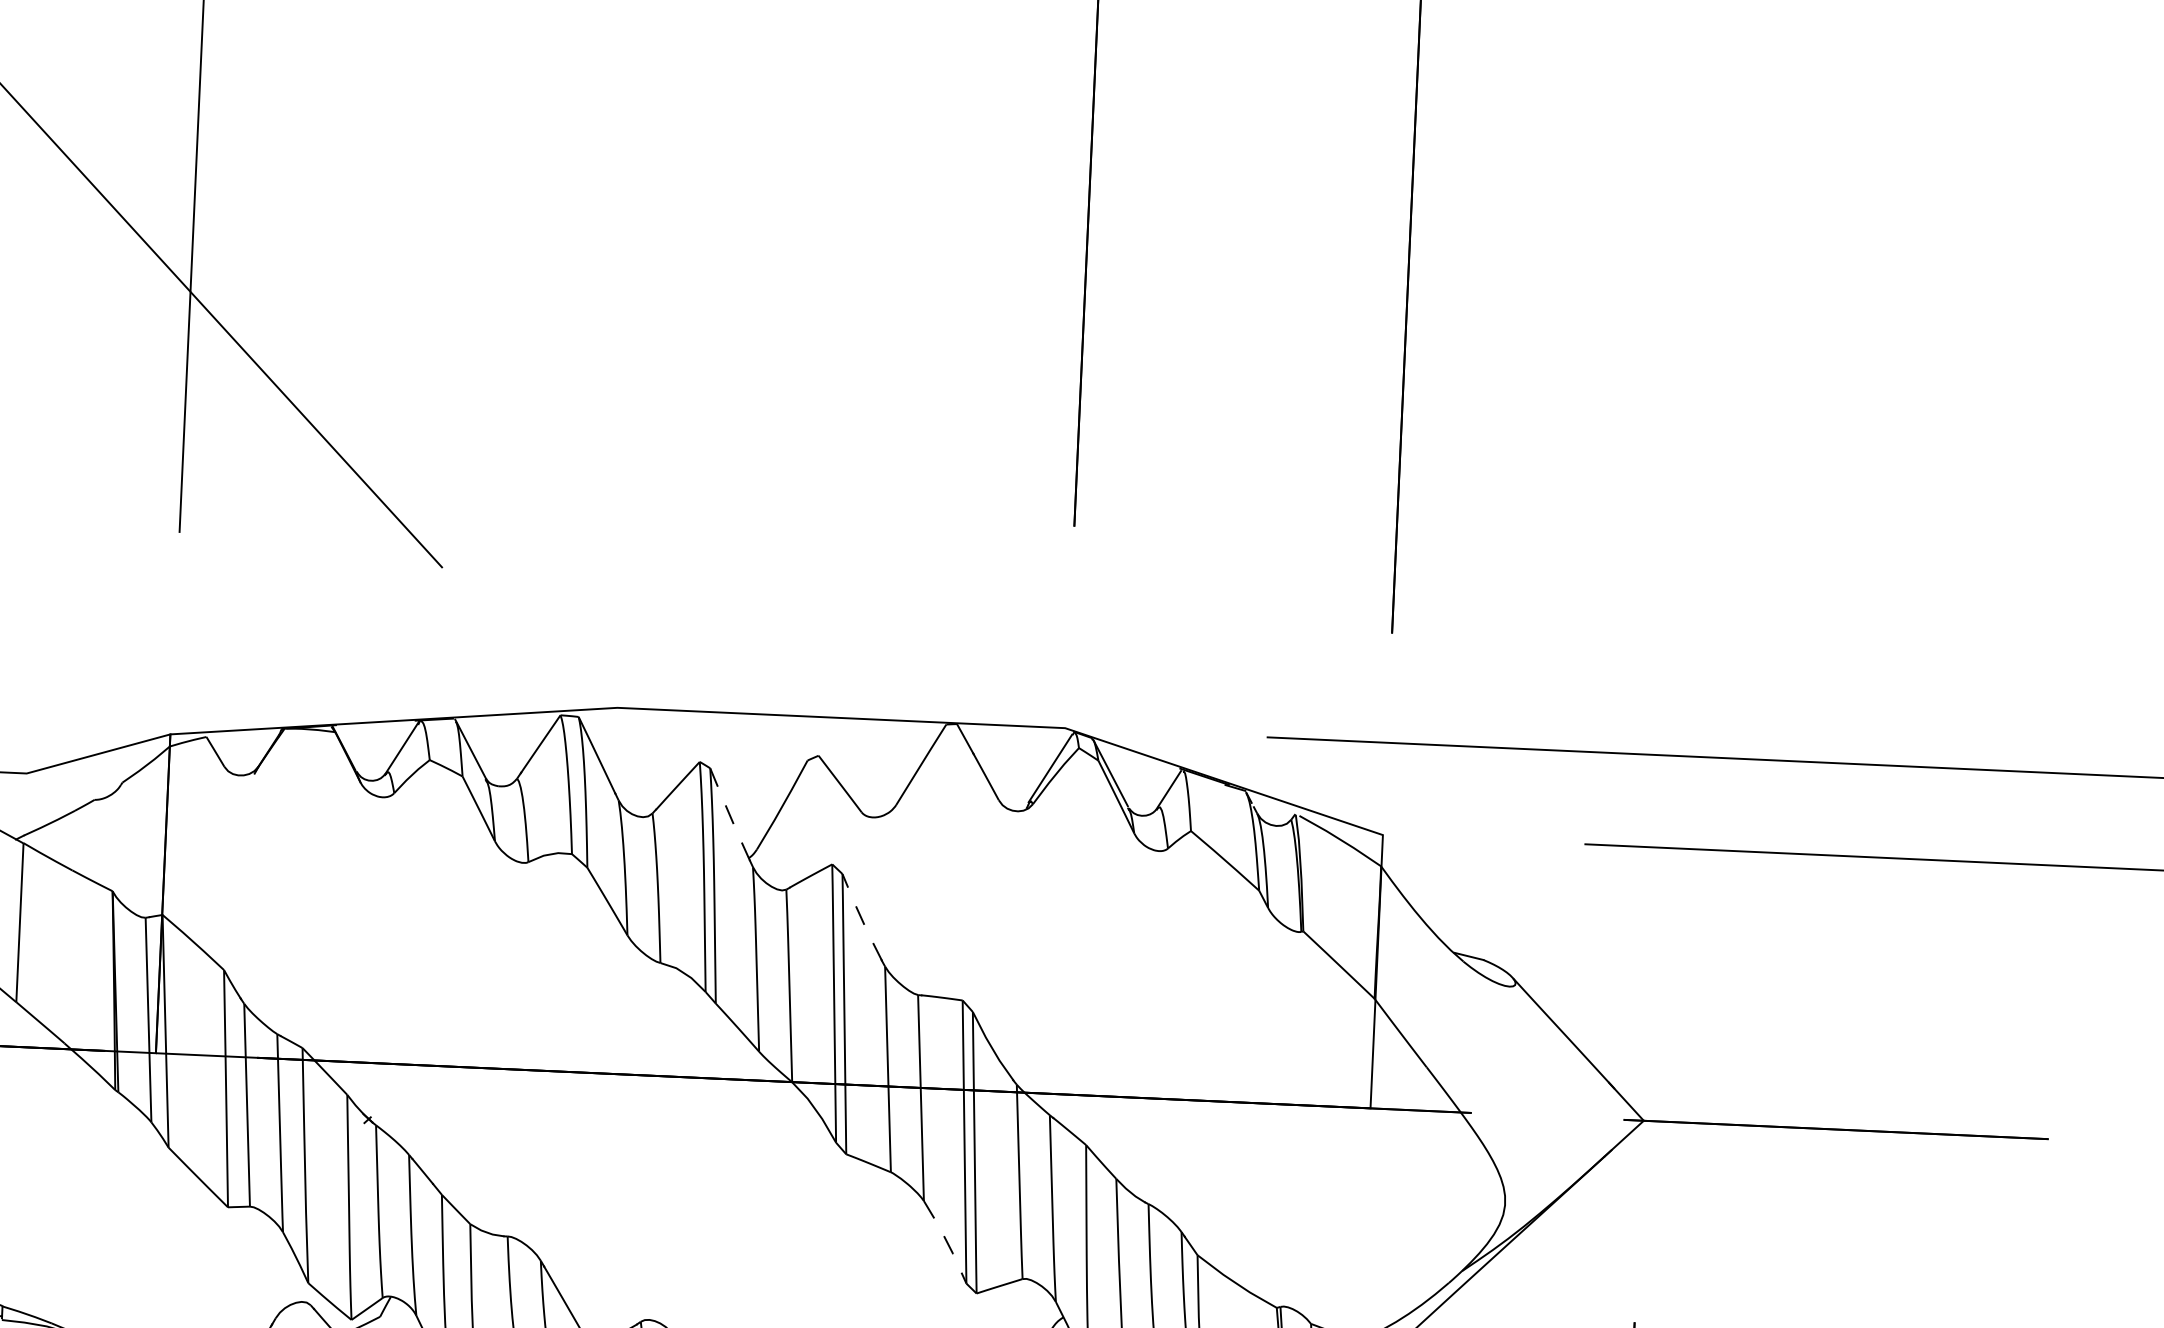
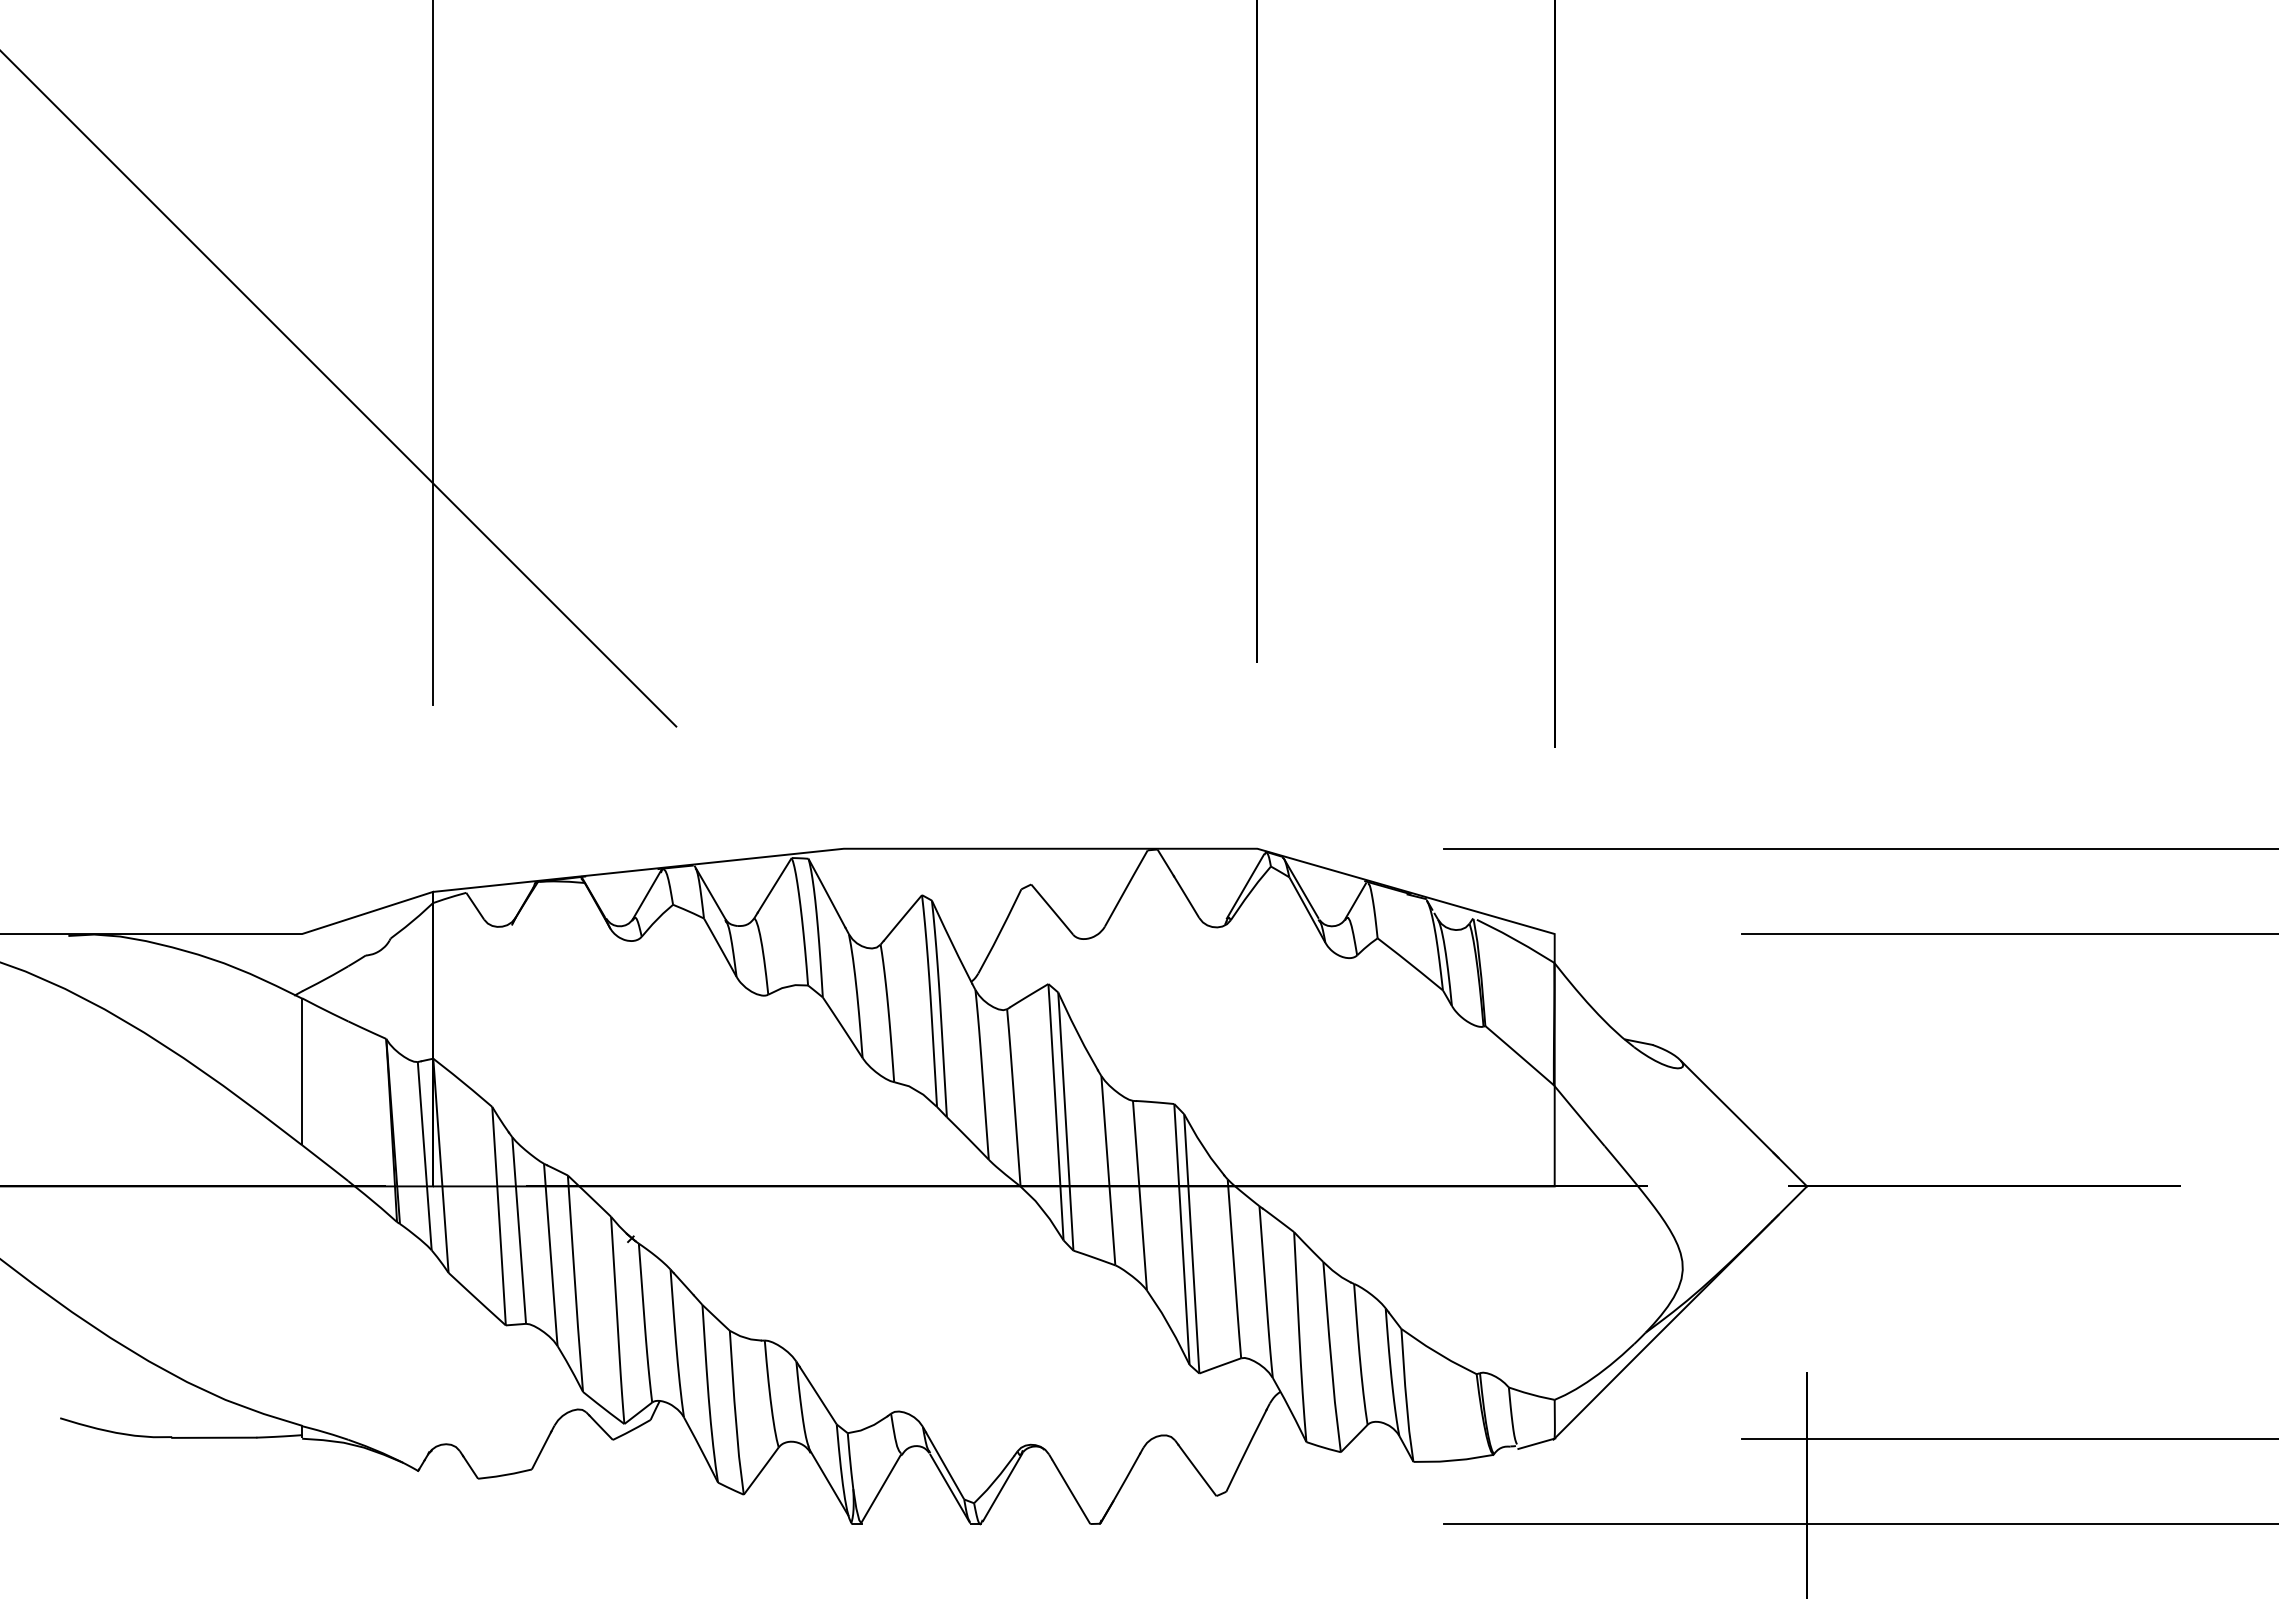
line: (729, 814) -> (951, 942), dashed -> solid
line: (861, 918) -> (1077, 1032), dashed -> solid
line: (947, 1242) -> (1170, 1327), dashed -> solid

